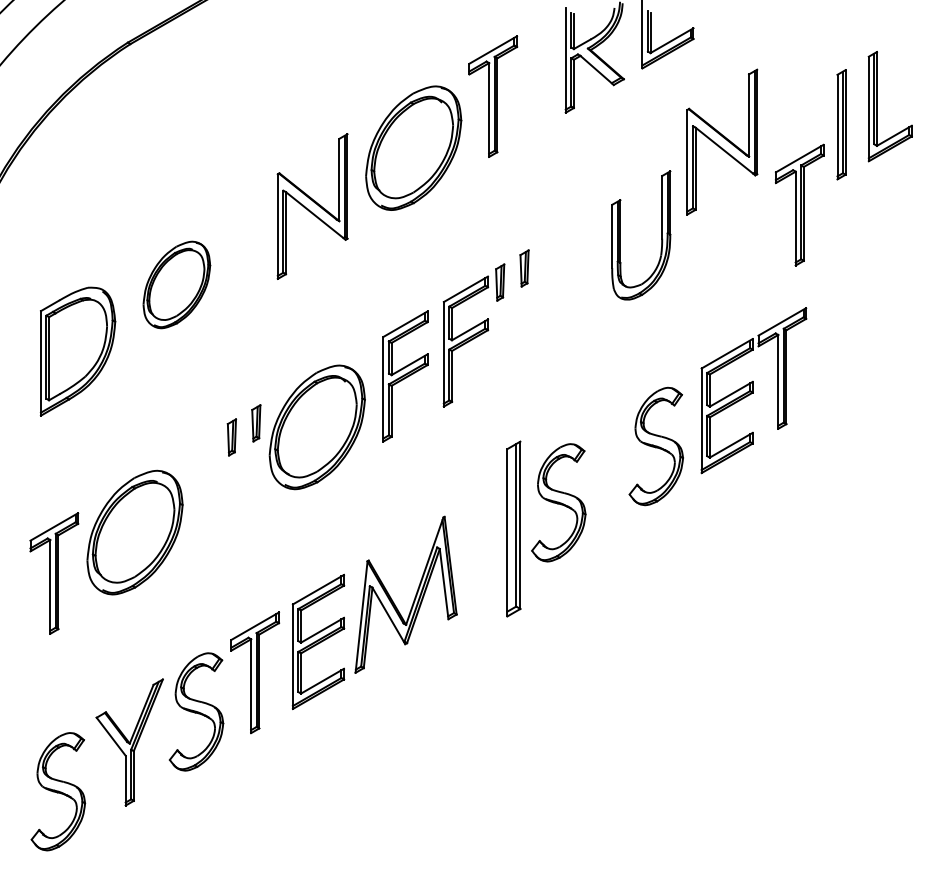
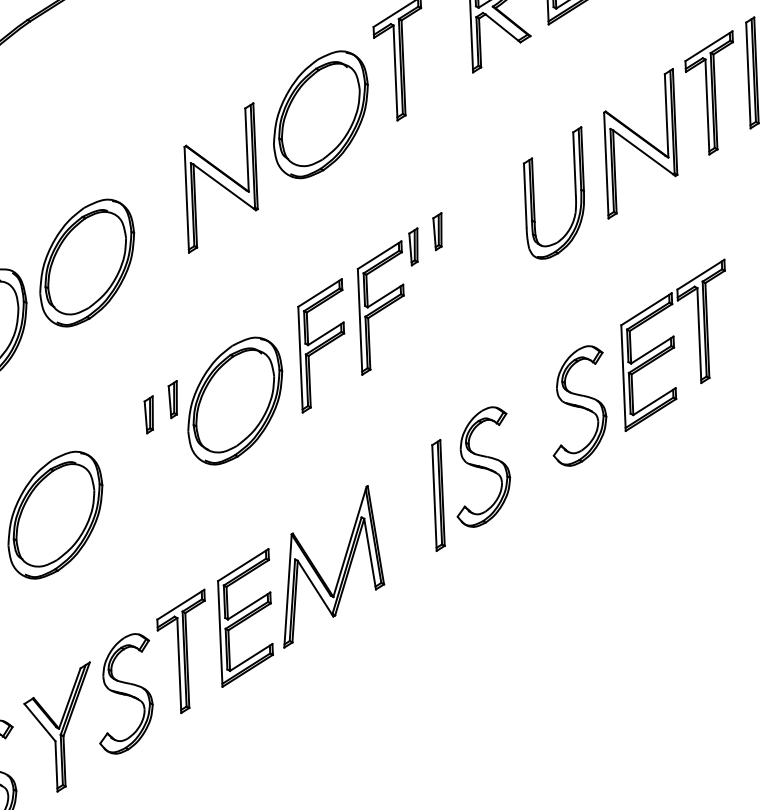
part: (722, 141) -> (640, 143), moved
part: (799, 204) -> (710, 92), moved
part: (176, 284) -> (86, 262), size x1.43
part: (514, 528) -> (438, 494), size x0.62

